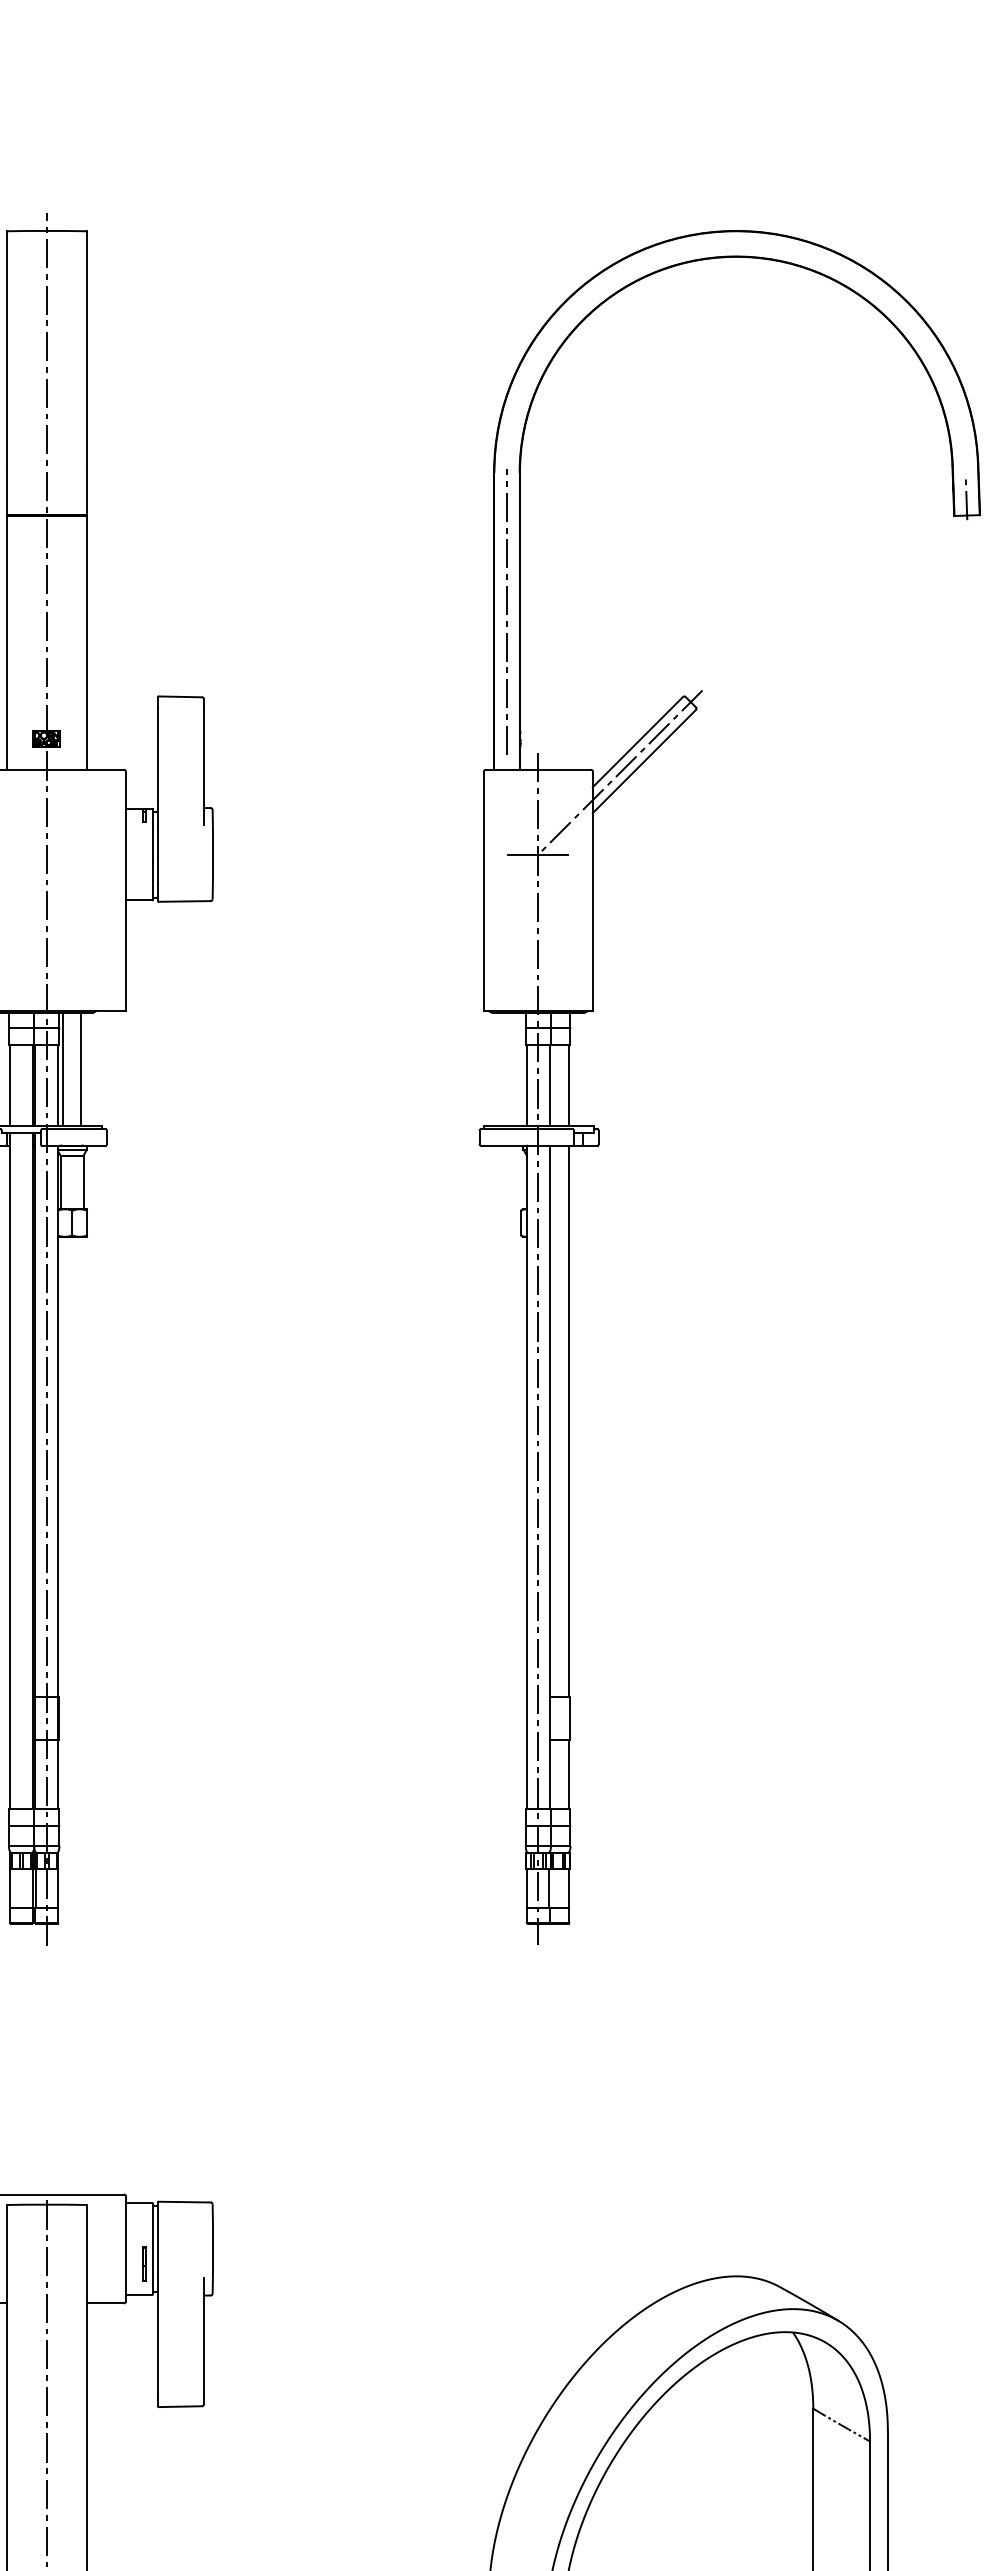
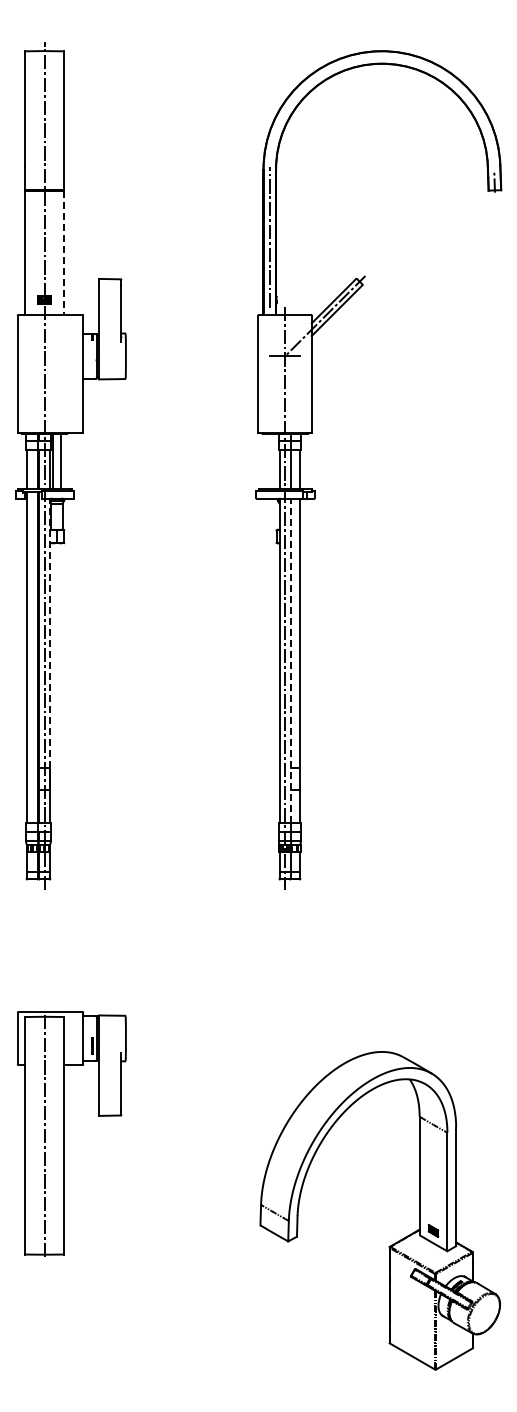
line: (87, 644) -> (64, 253), solid -> dashed
line: (58, 1421) -> (50, 633), solid -> dashed
line: (549, 1476) -> (290, 660), solid -> dashed

